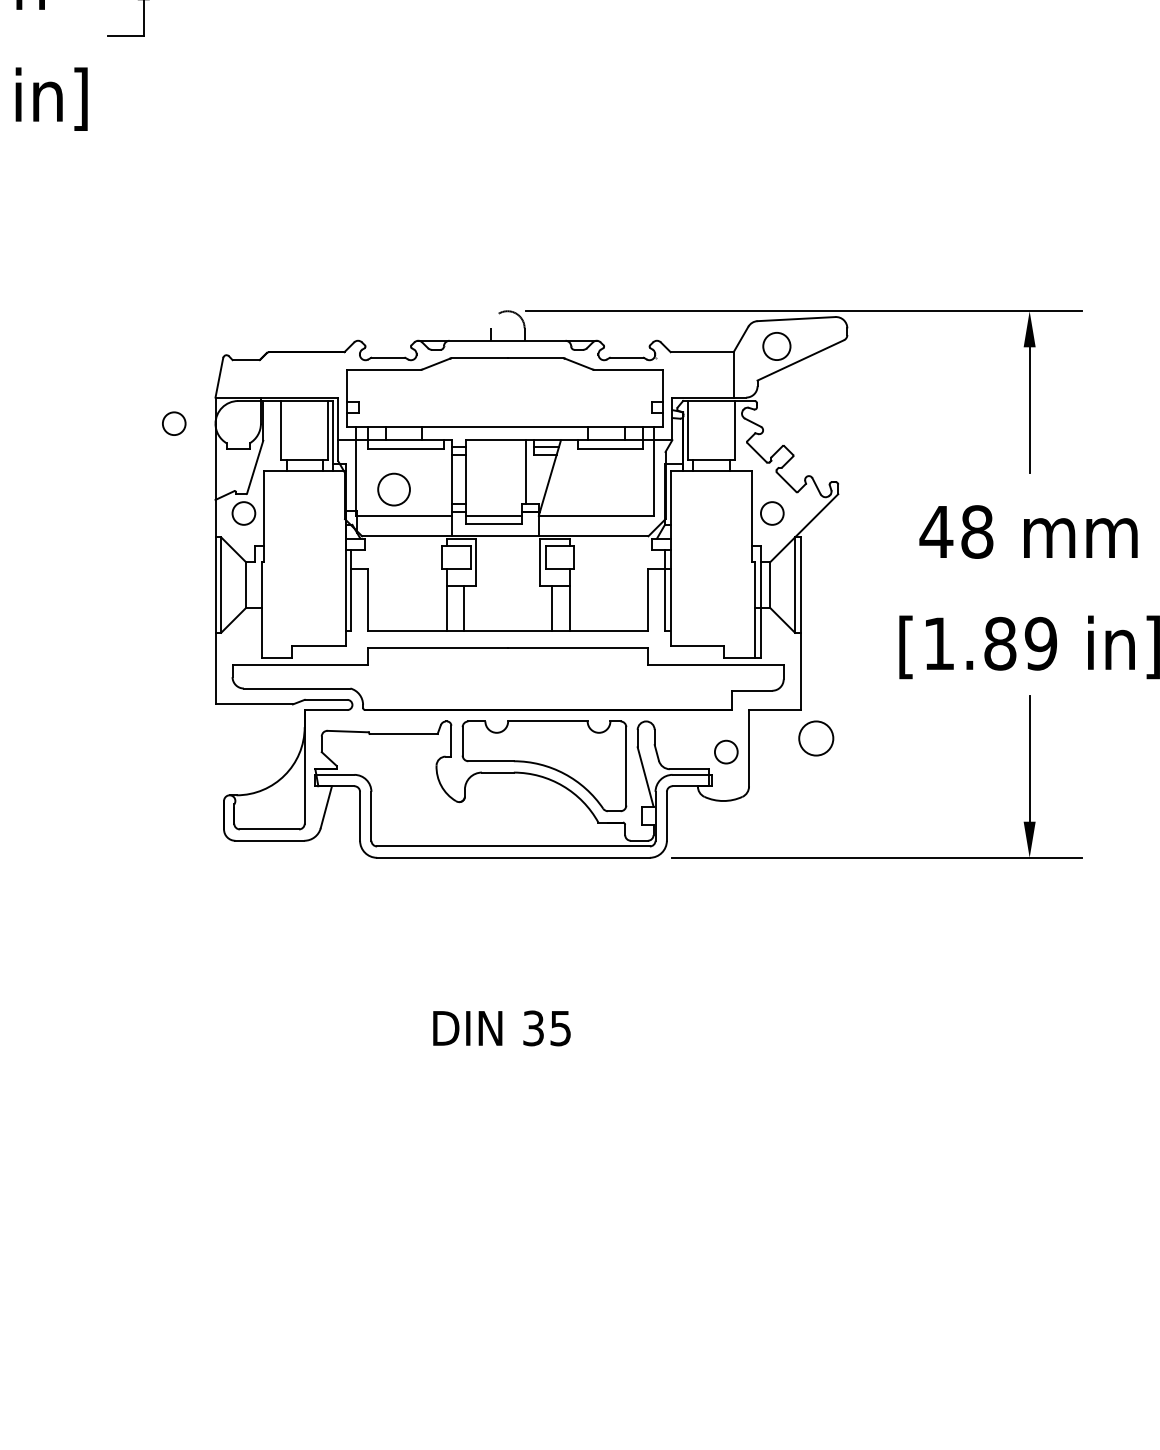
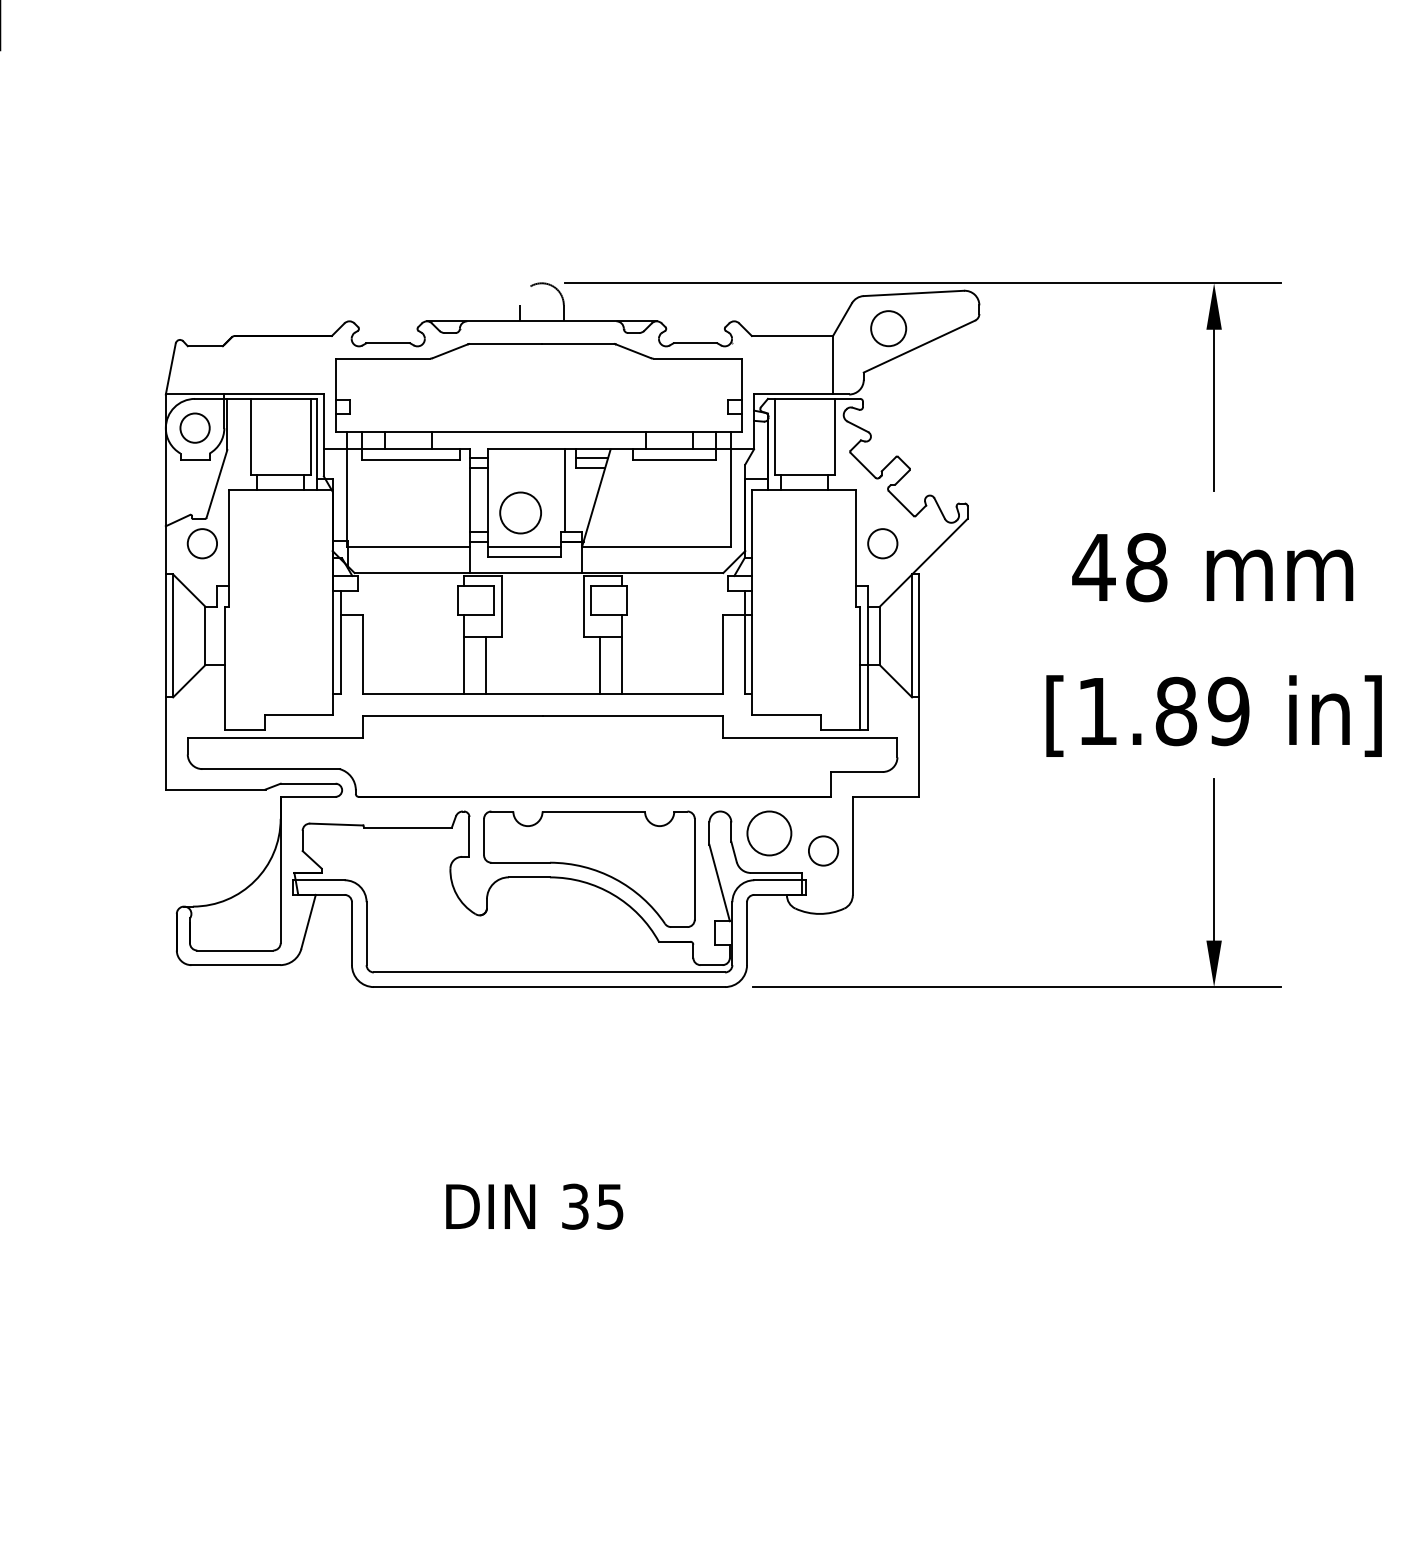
circle: (174, 423) -> (195, 427), moved
circle: (393, 489) -> (519, 512), moved
circle: (816, 738) -> (769, 833), moved

